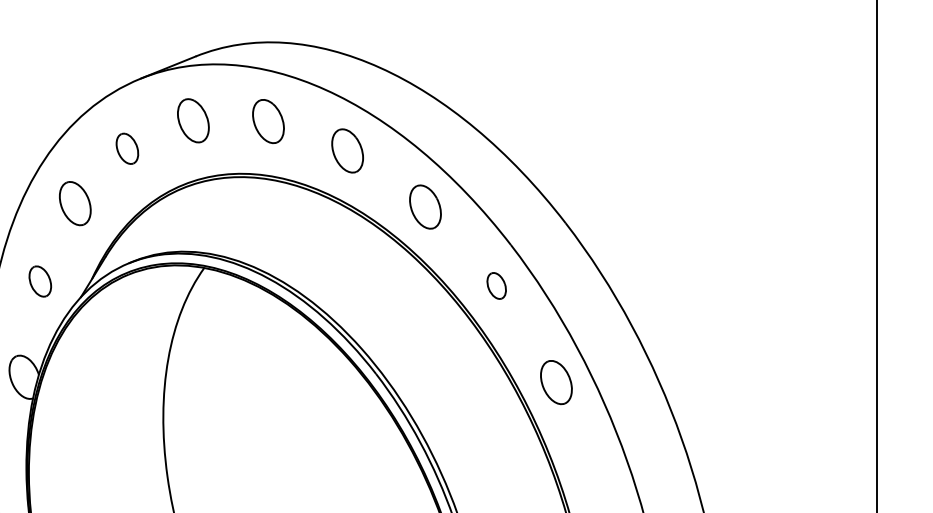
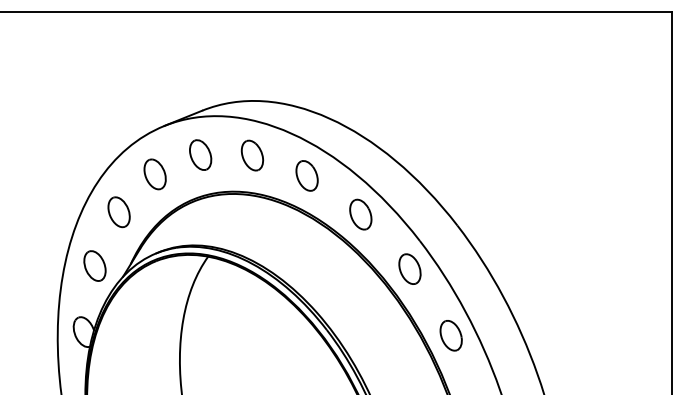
part: (126, 148) -> (154, 174), size x1.43
part: (39, 280) -> (94, 265), size x1.43
part: (496, 285) -> (409, 268), size x1.67

